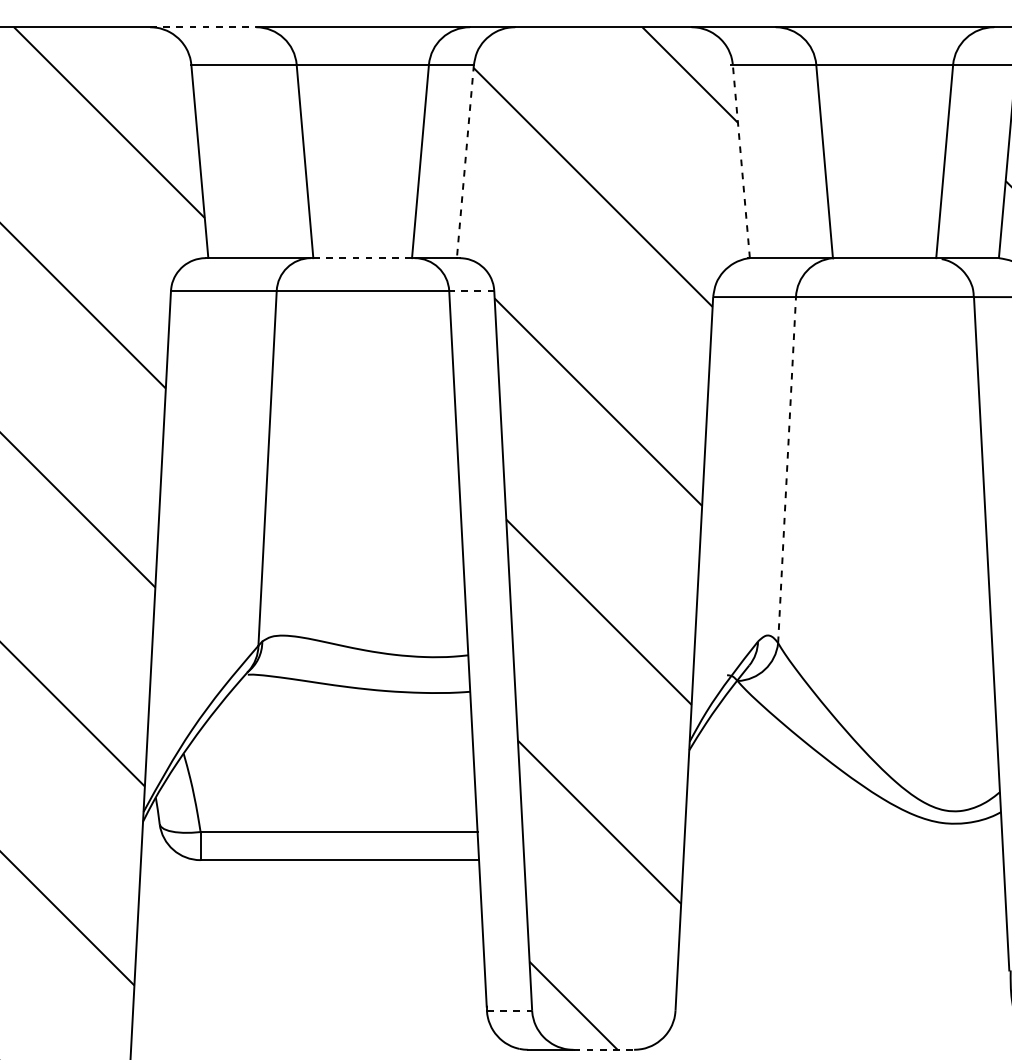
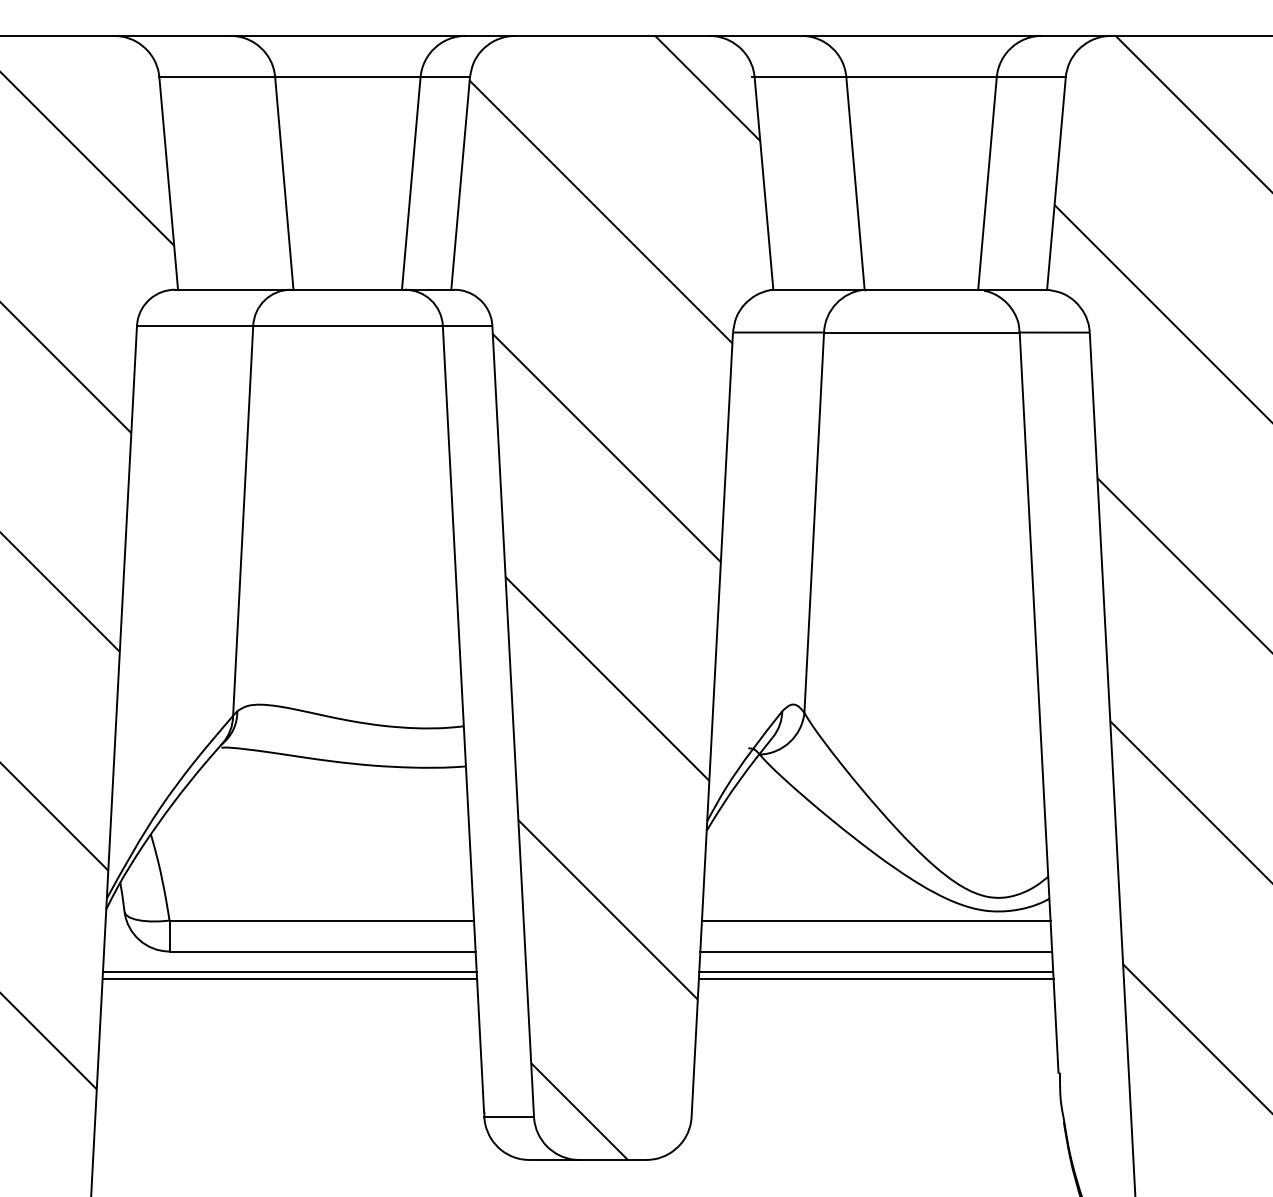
line: (203, 26) -> (172, 35), dashed -> solid
line: (741, 161) -> (764, 183), dashed -> solid
line: (465, 162) -> (460, 184), dashed -> solid
line: (362, 257) -> (347, 289), dashed -> solid
line: (471, 290) -> (467, 325), dashed -> solid
line: (787, 469) -> (814, 522), dashed -> solid
line: (842, 831) -> (875, 920), added
line: (843, 860) -> (876, 951), added
line: (309, 879) -> (289, 972), added
line: (843, 879) -> (876, 972), added
line: (309, 884) -> (289, 978), added
line: (842, 884) -> (875, 978), added
line: (509, 1011) -> (509, 1117), dashed -> solid
line: (604, 1050) -> (613, 1160), dashed -> solid

